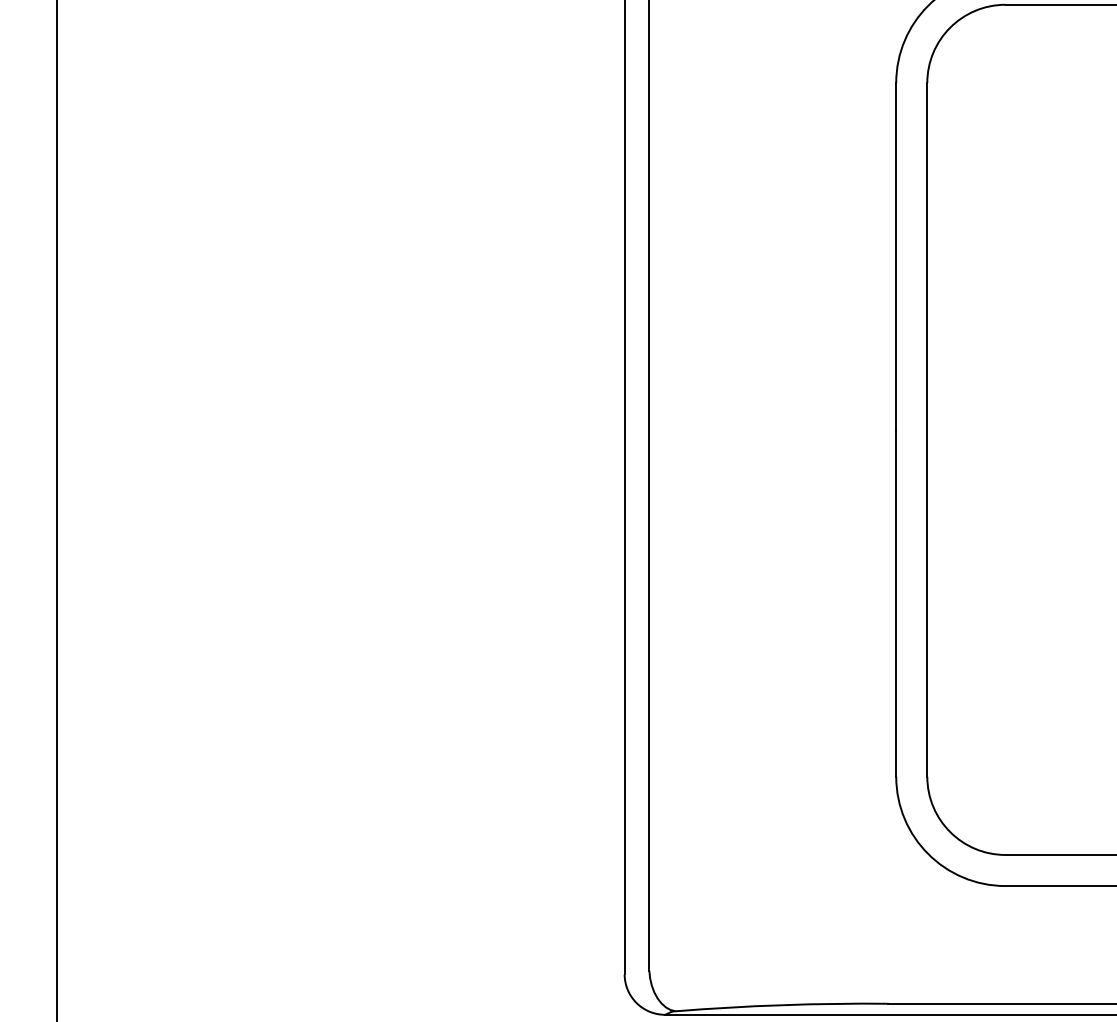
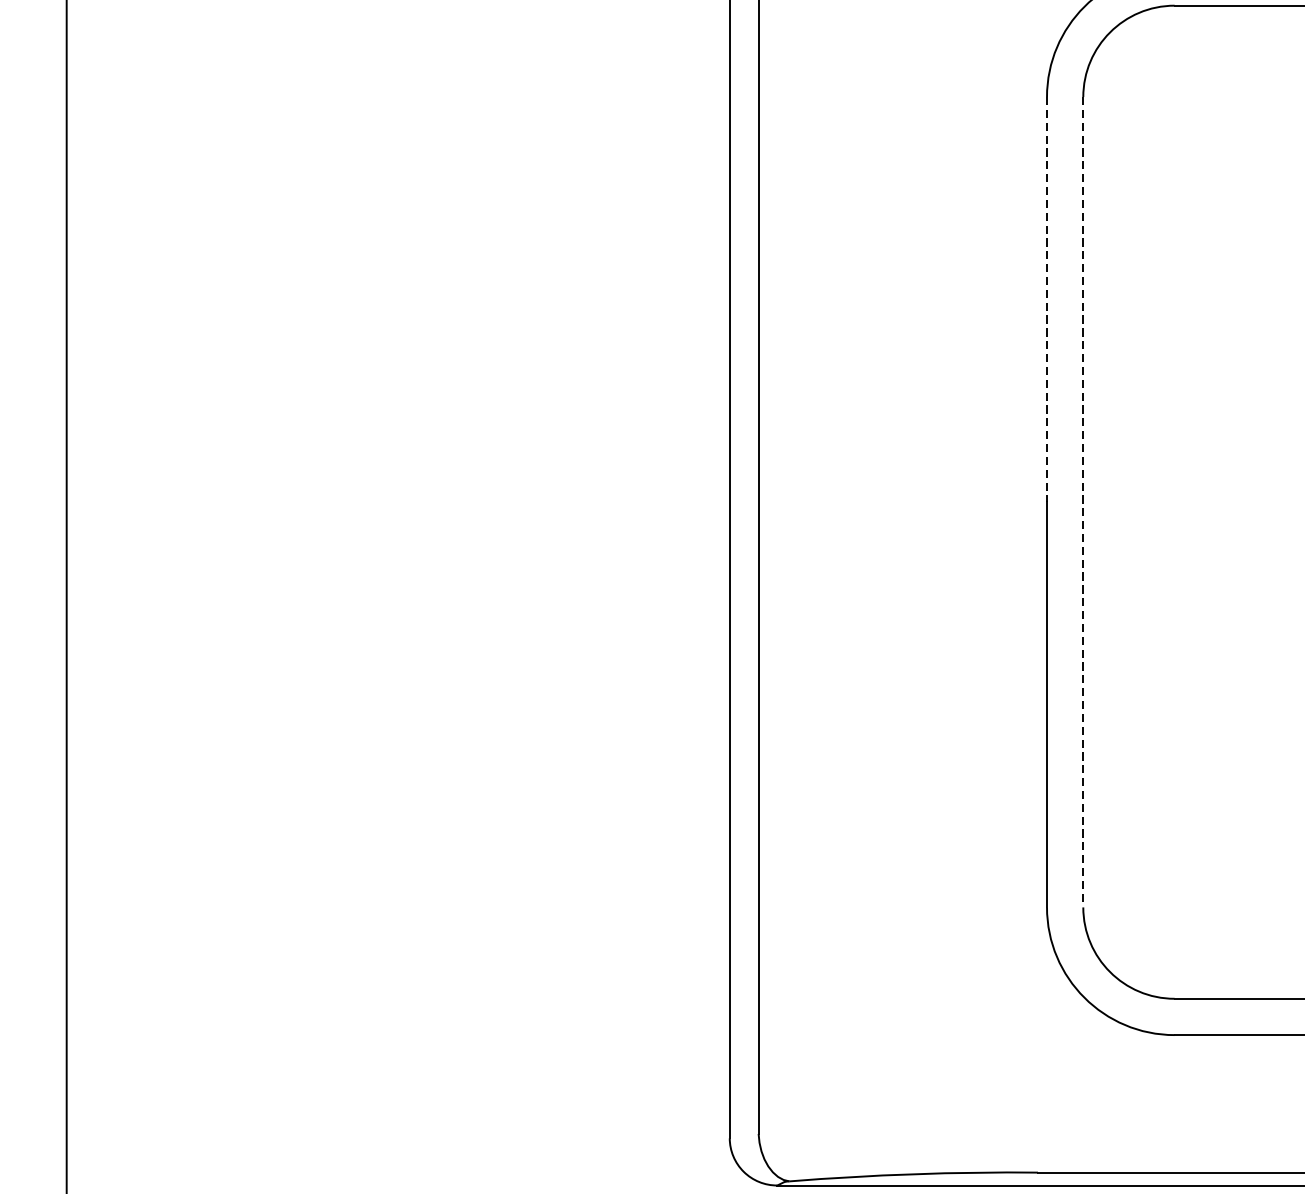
line: (896, 256) -> (1047, 299), solid -> dashed
line: (927, 429) -> (1083, 501), solid -> dashed

